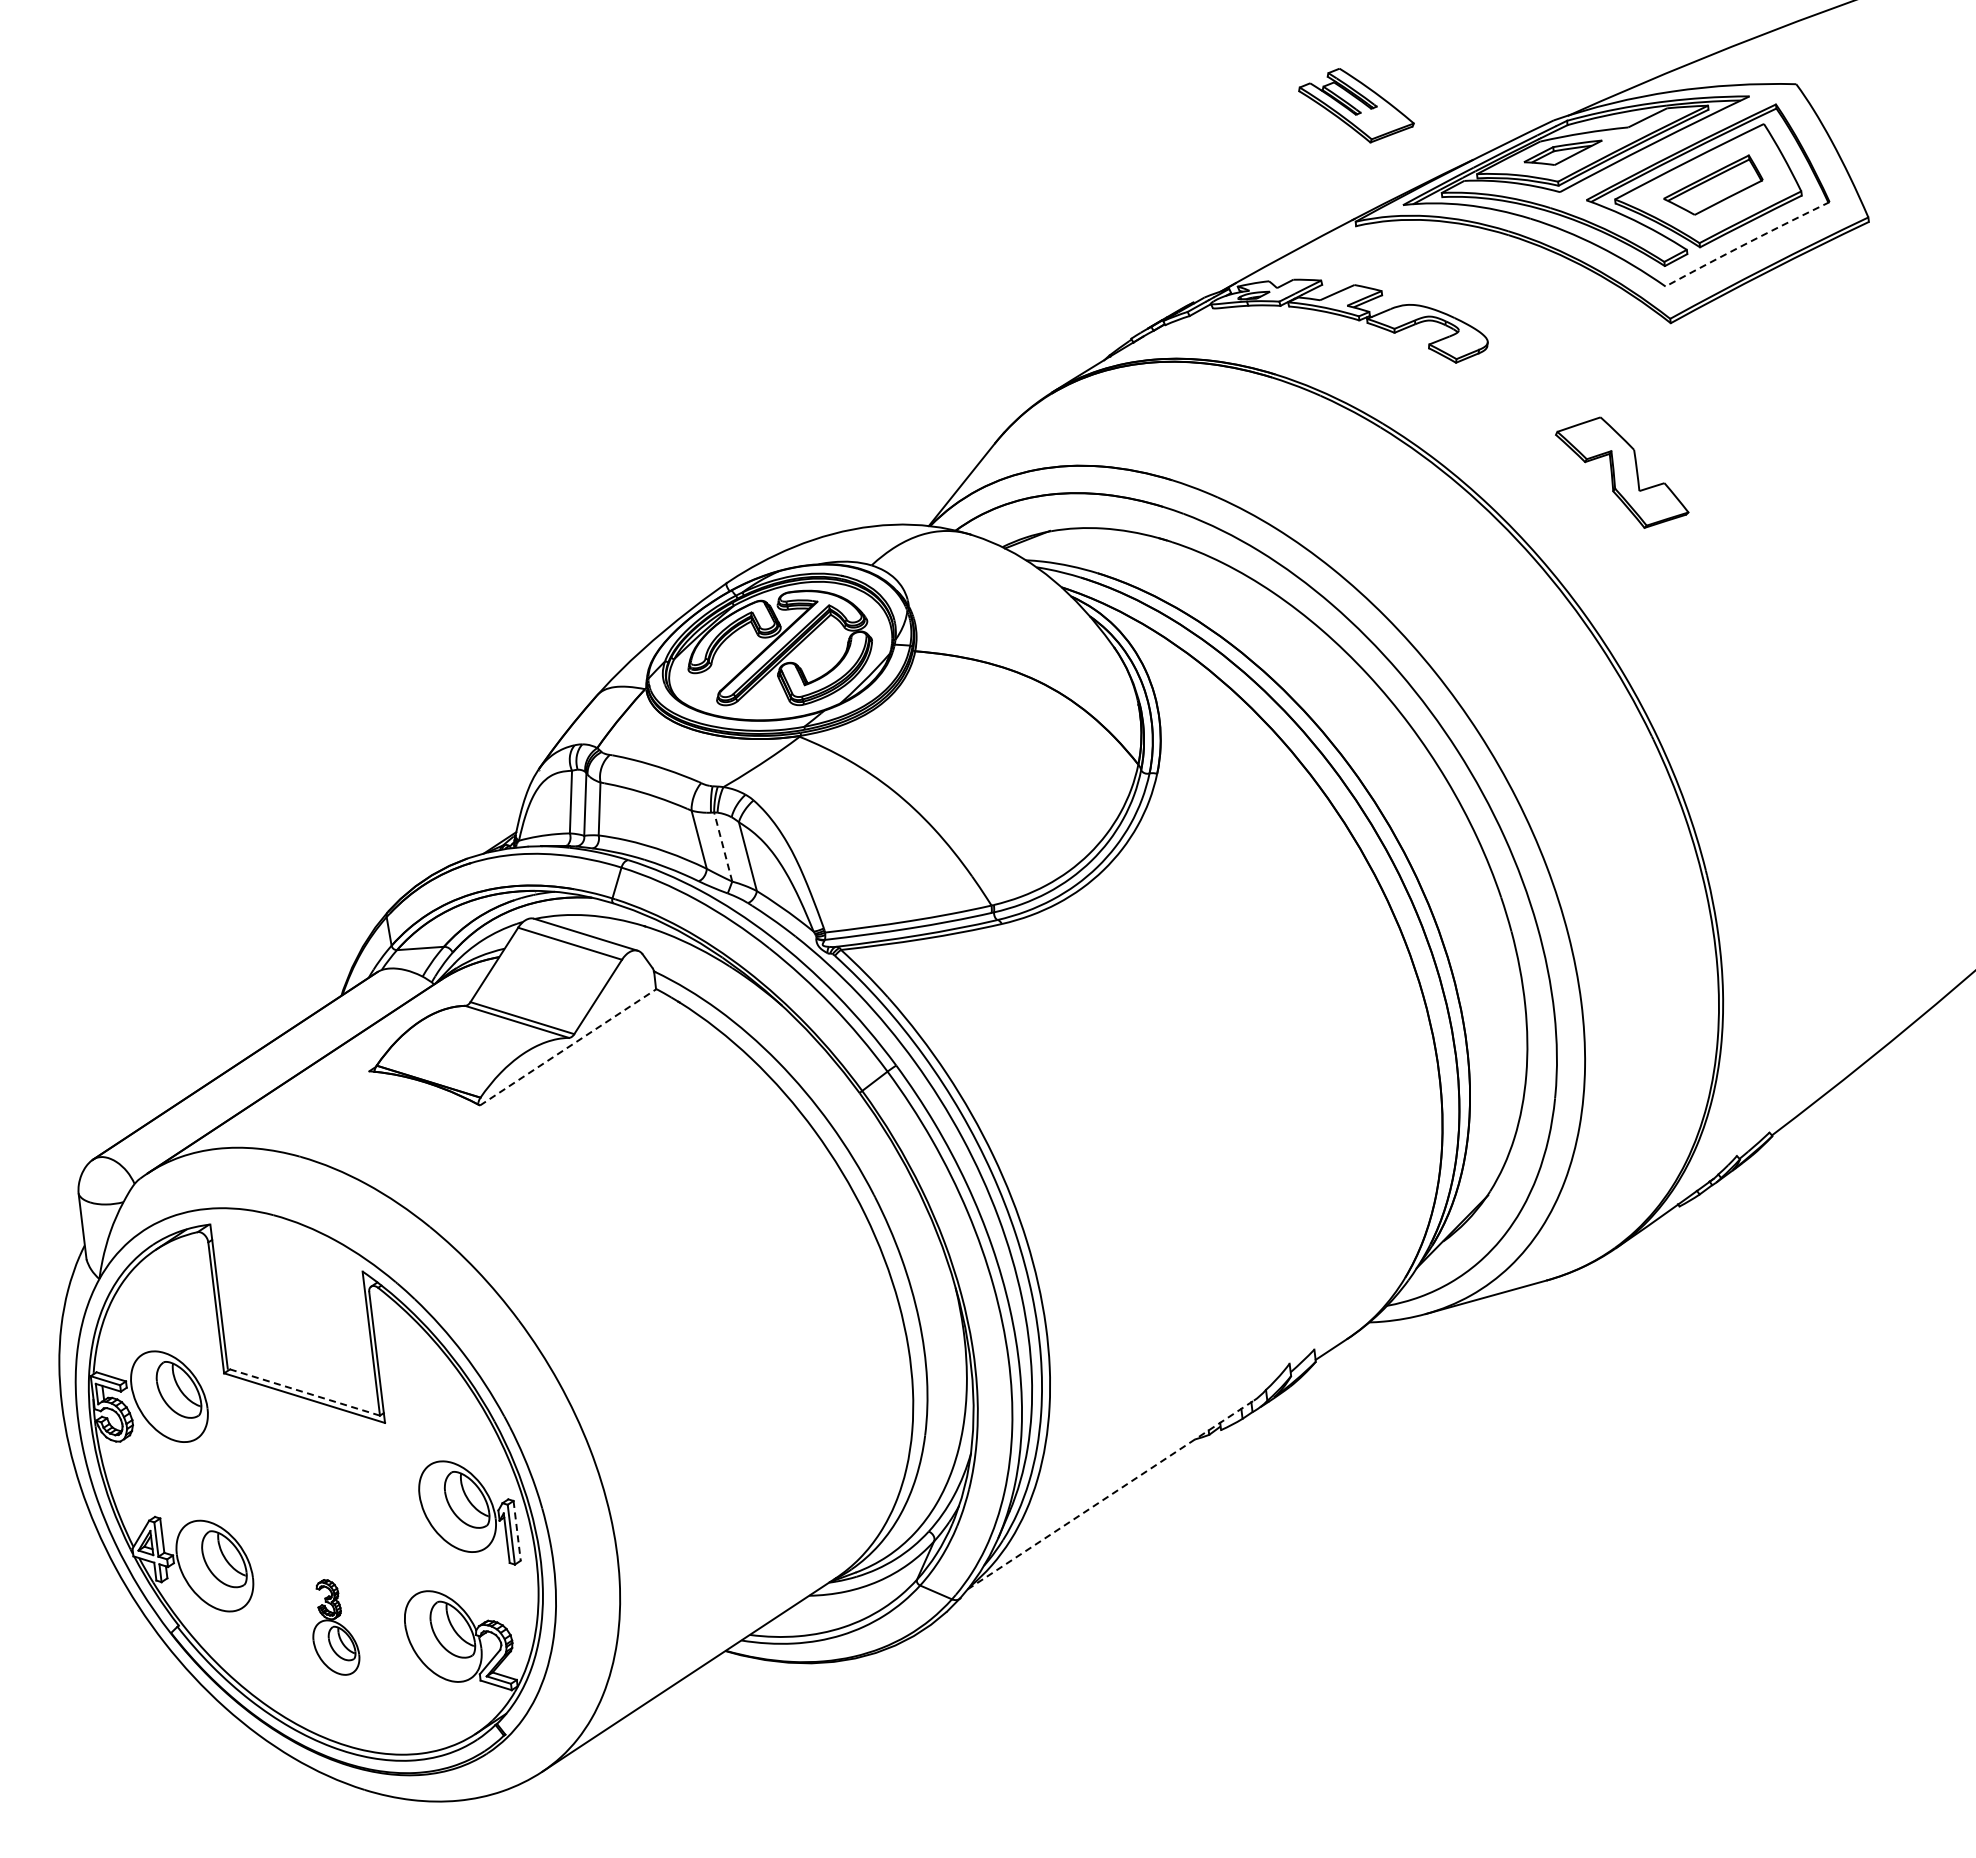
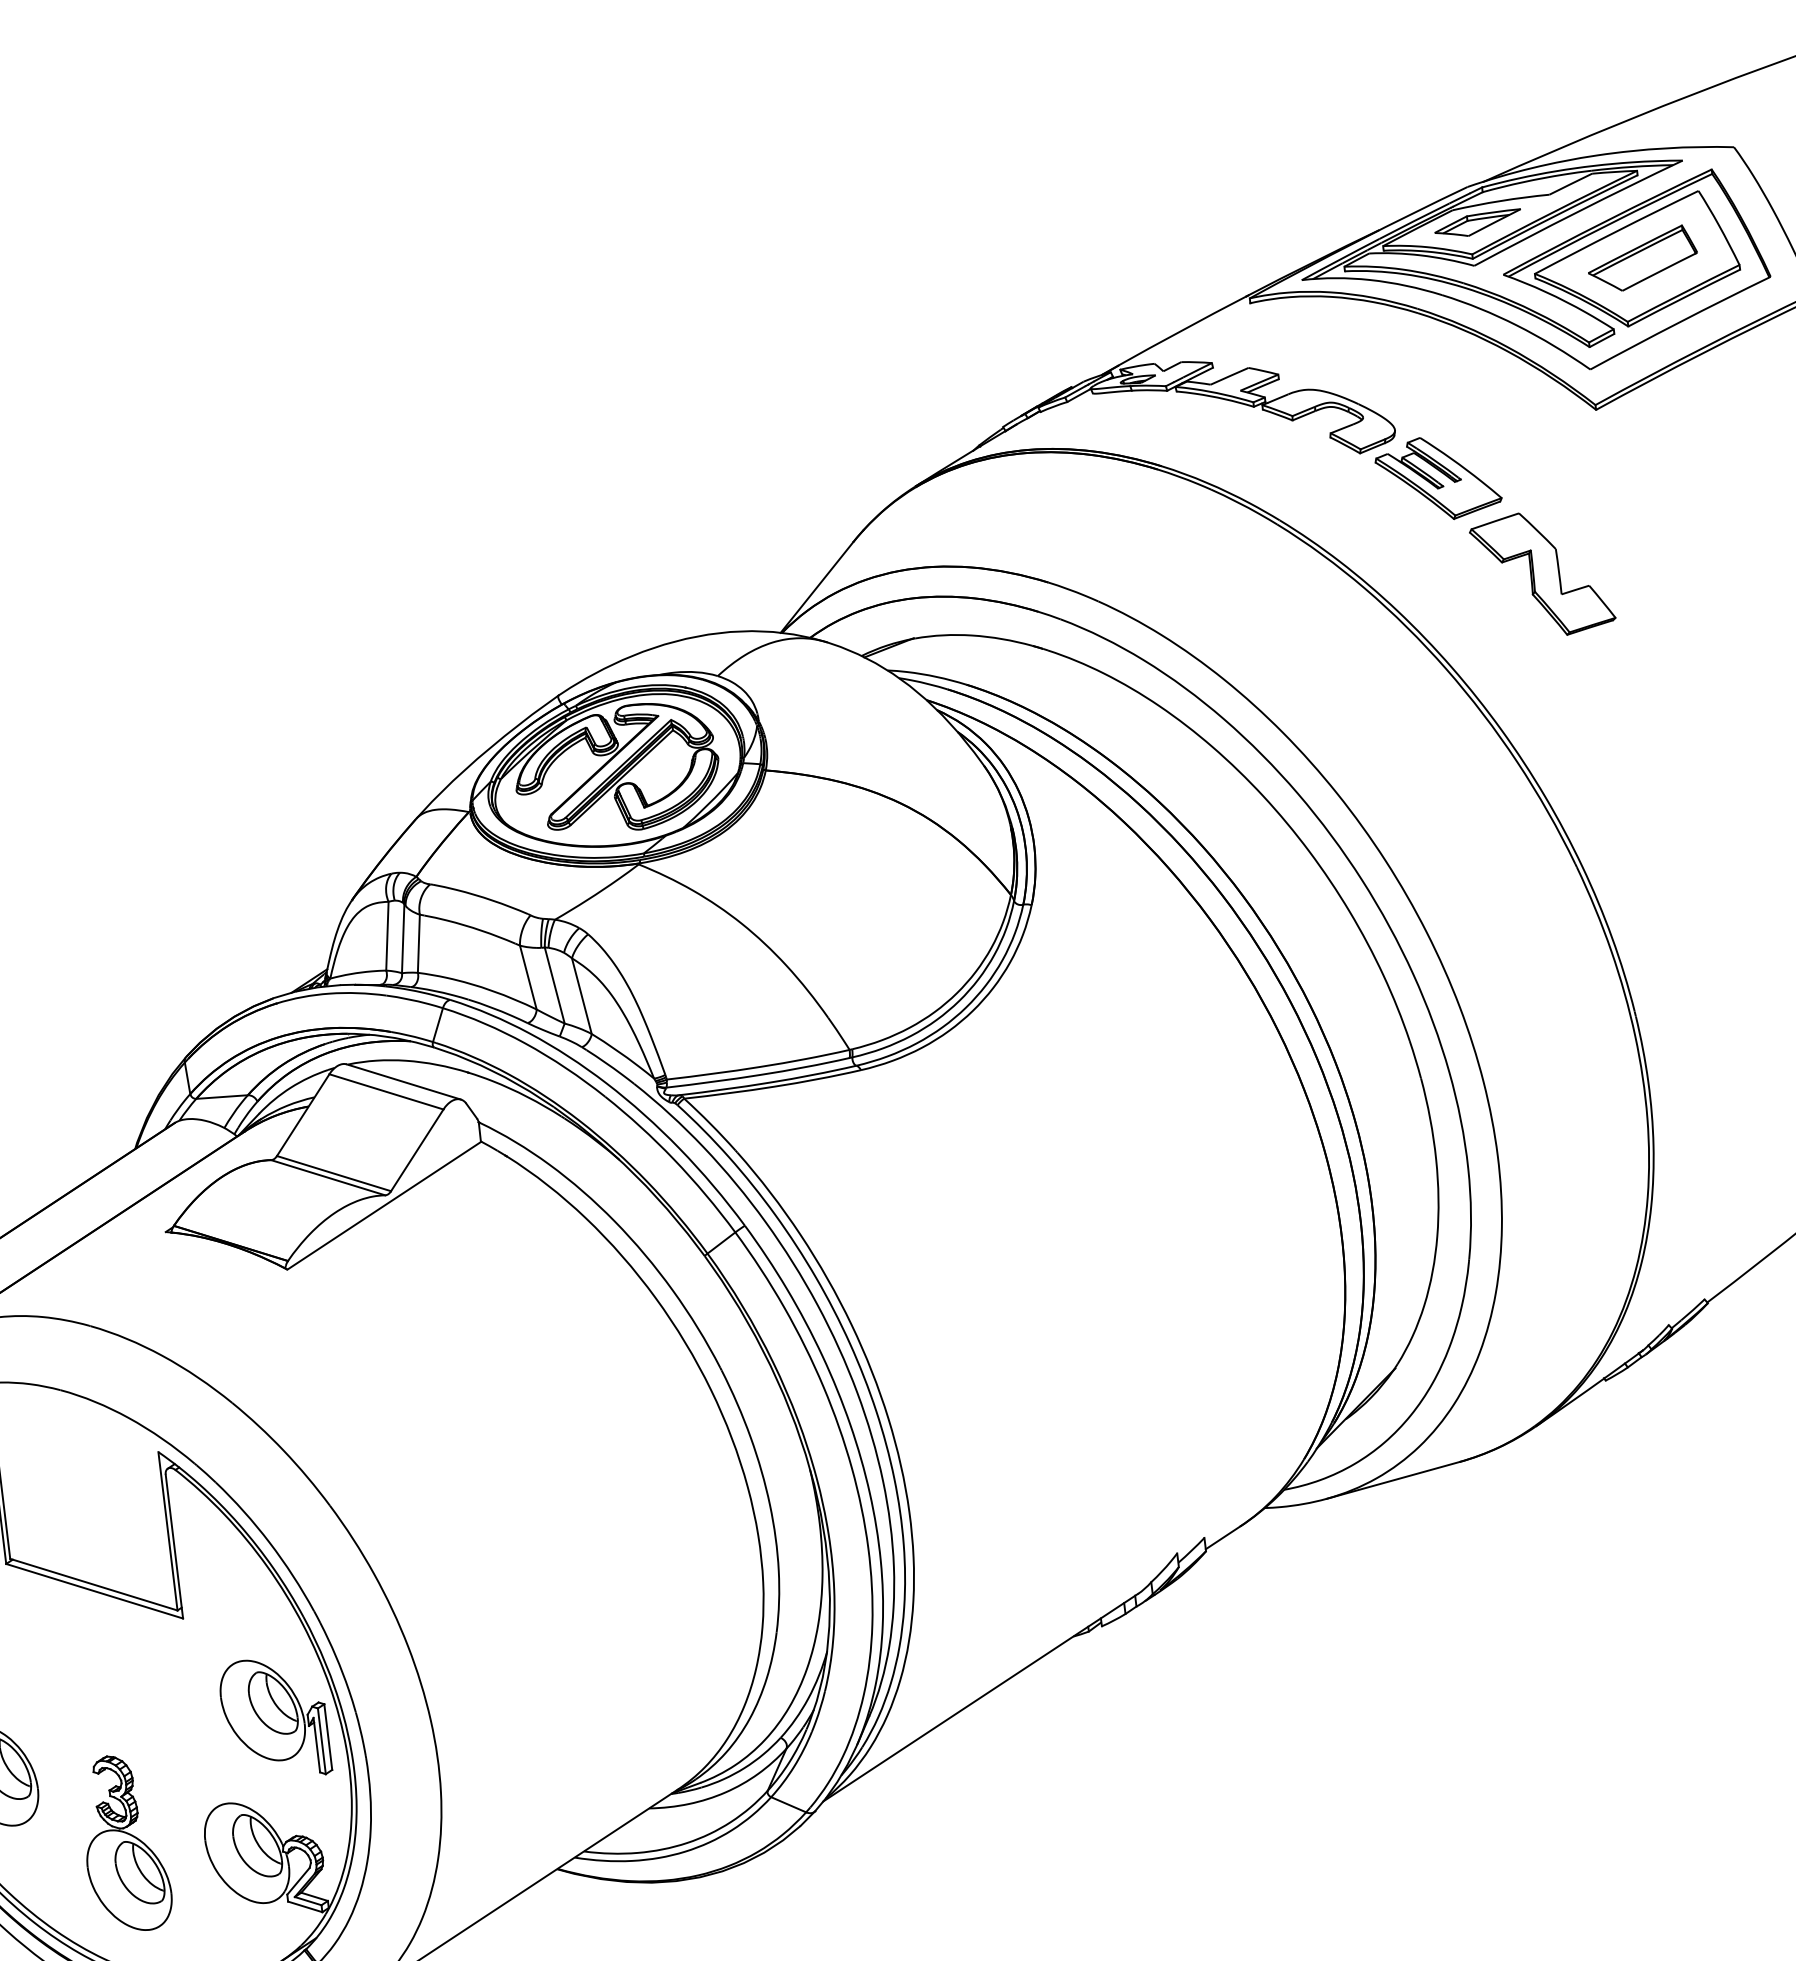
part: (1356, 105) -> (1438, 478), moved
arc: (1747, 243) -> (1680, 322), dashed -> solid
line: (723, 847) -> (555, 986), dashed -> solid
line: (568, 1047) -> (384, 1205), dashed -> solid
line: (303, 1392) -> (93, 1585), dashed -> solid
line: (1111, 1494) -> (981, 1697), dashed -> solid
line: (517, 1531) -> (328, 1737), dashed -> solid
part: (336, 1627) -> (129, 1843), size x1.67

